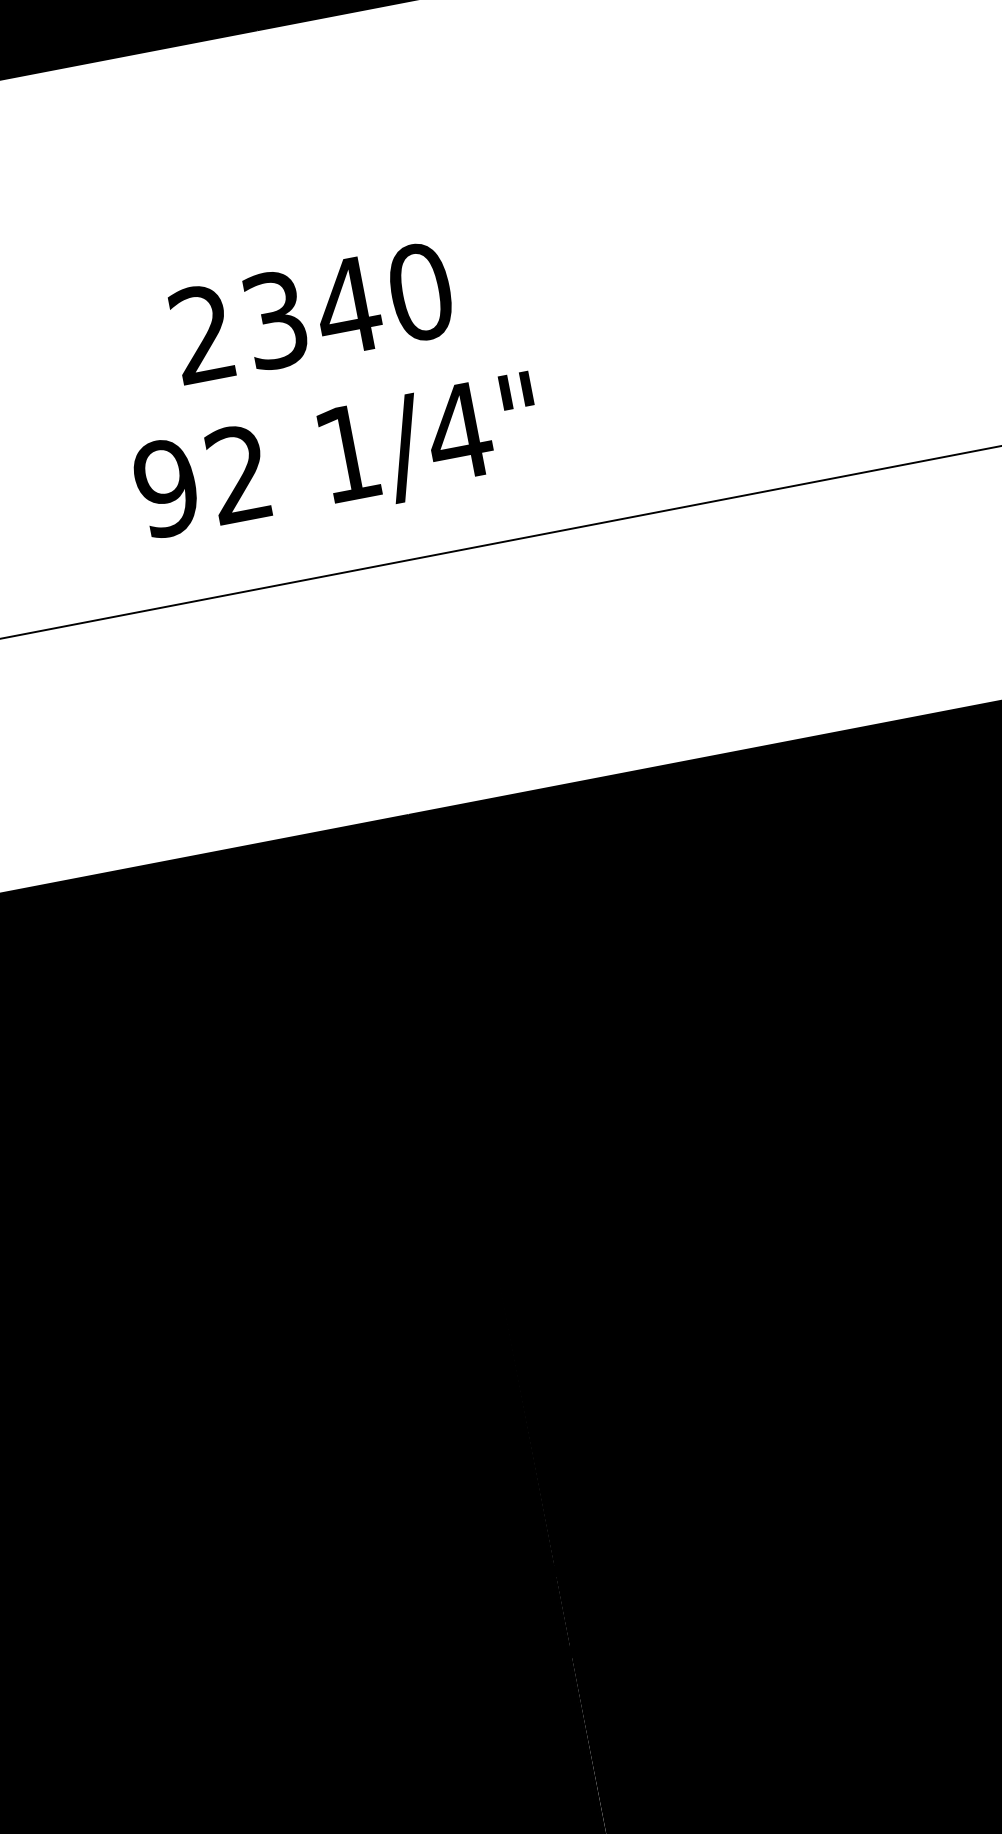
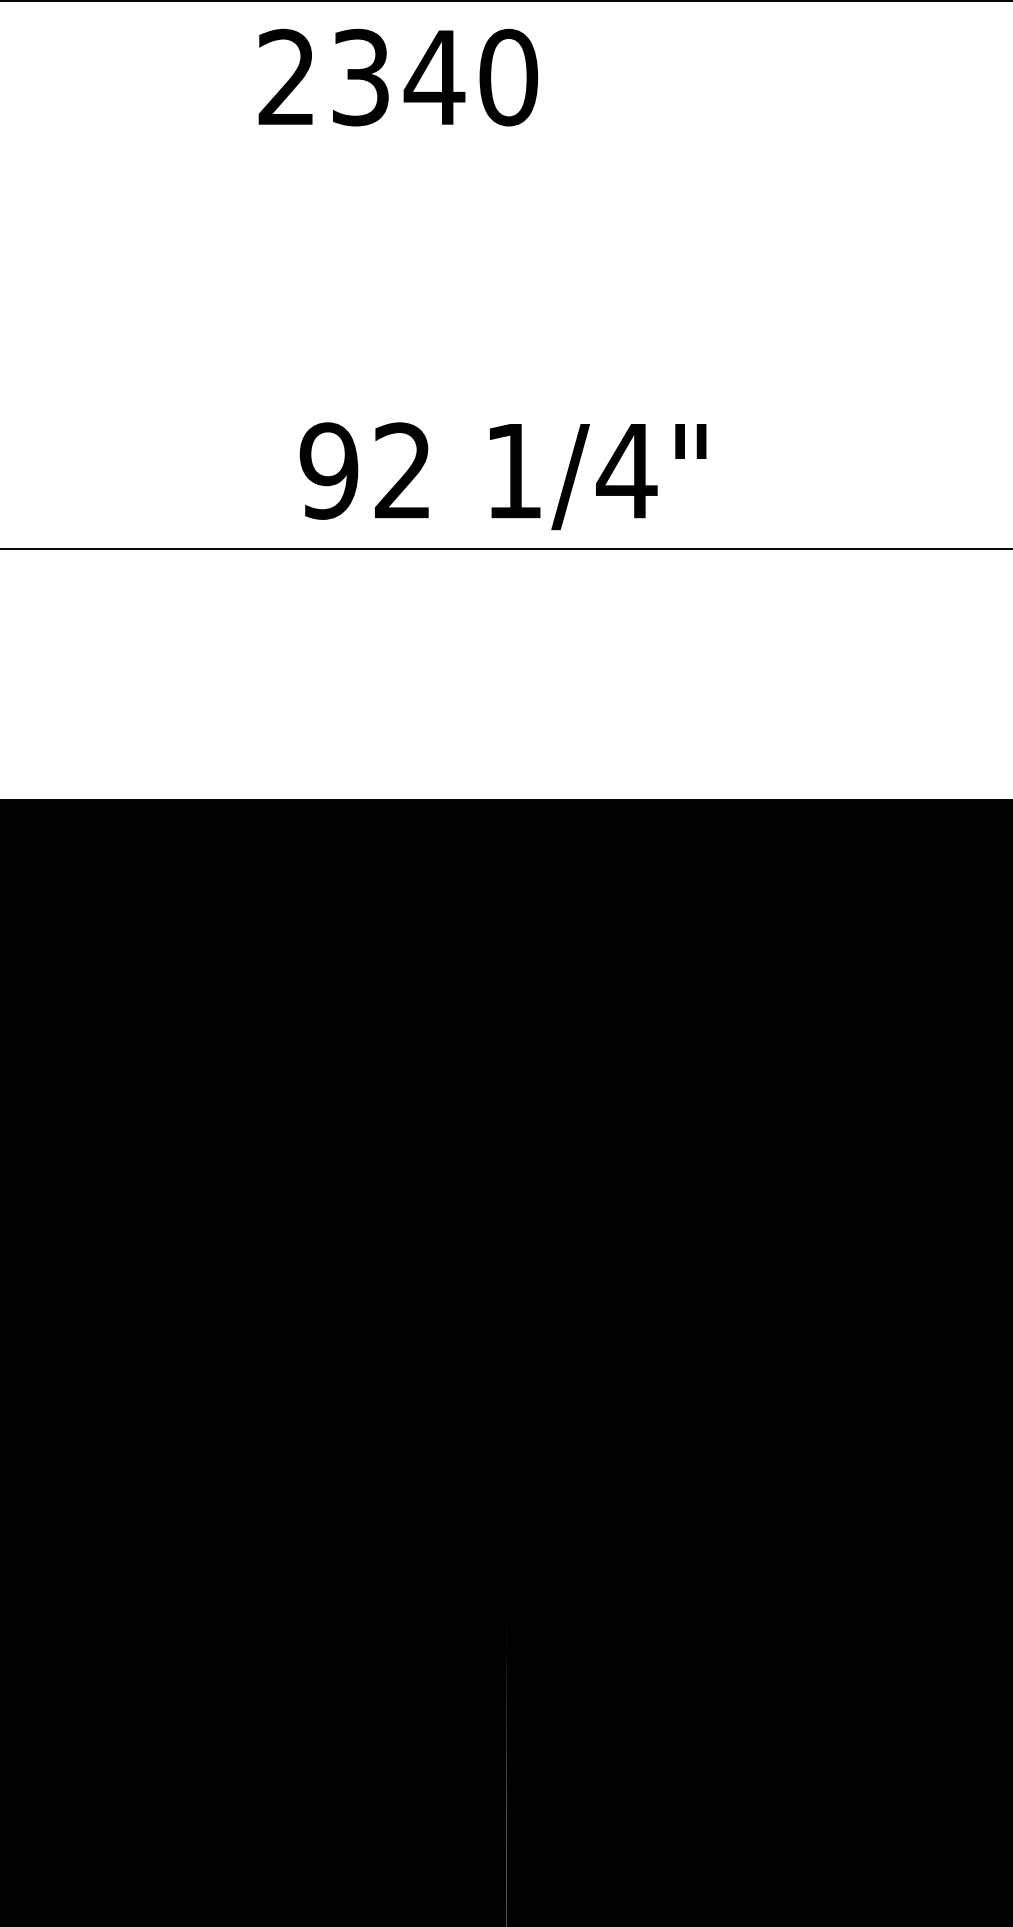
text: (312, 312) -> (398, 77), moved
text: (337, 460) -> (502, 476), moved

